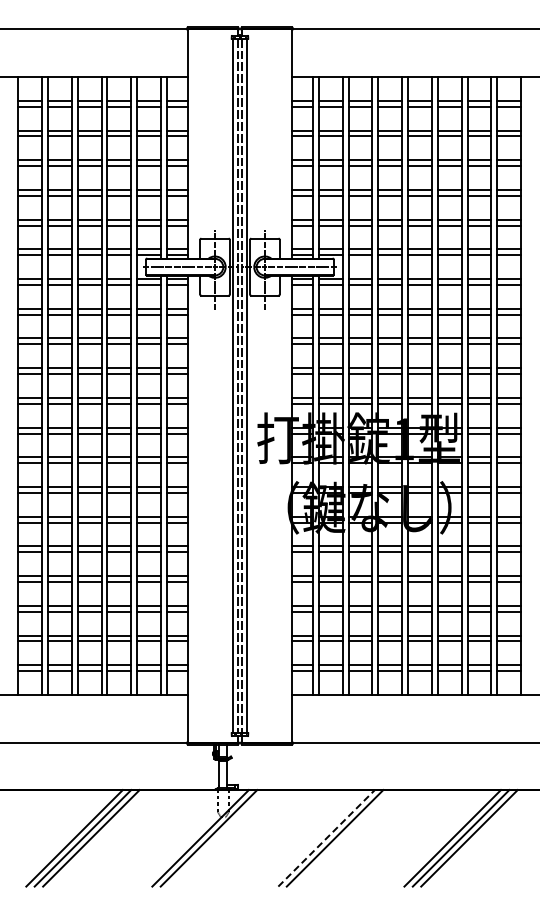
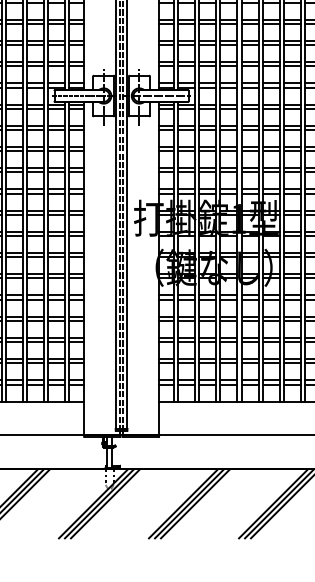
line: (326, 837) -> (183, 503), dashed -> solid
line: (217, 838) -> (105, 504), added
line: (343, 838) -> (195, 504), added

